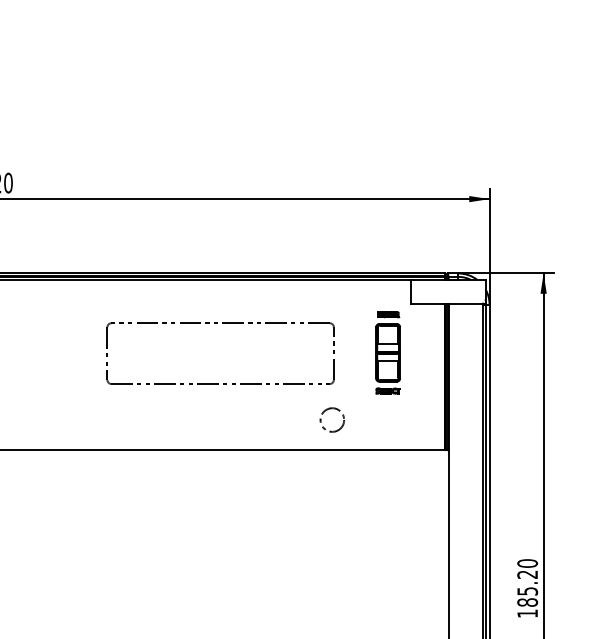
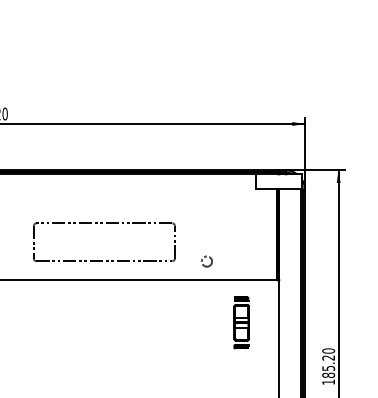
part: (217, 323) -> (102, 223), moved
part: (387, 352) -> (241, 322), moved
circle: (331, 419) -> (206, 261), size x0.7

